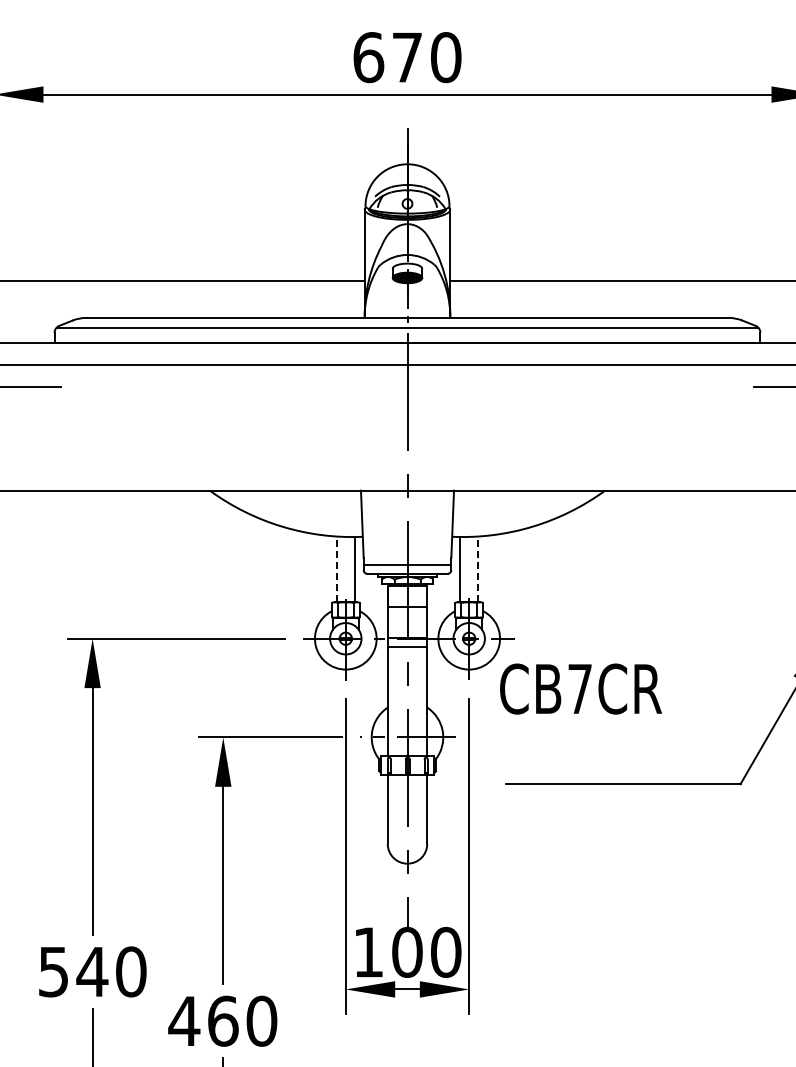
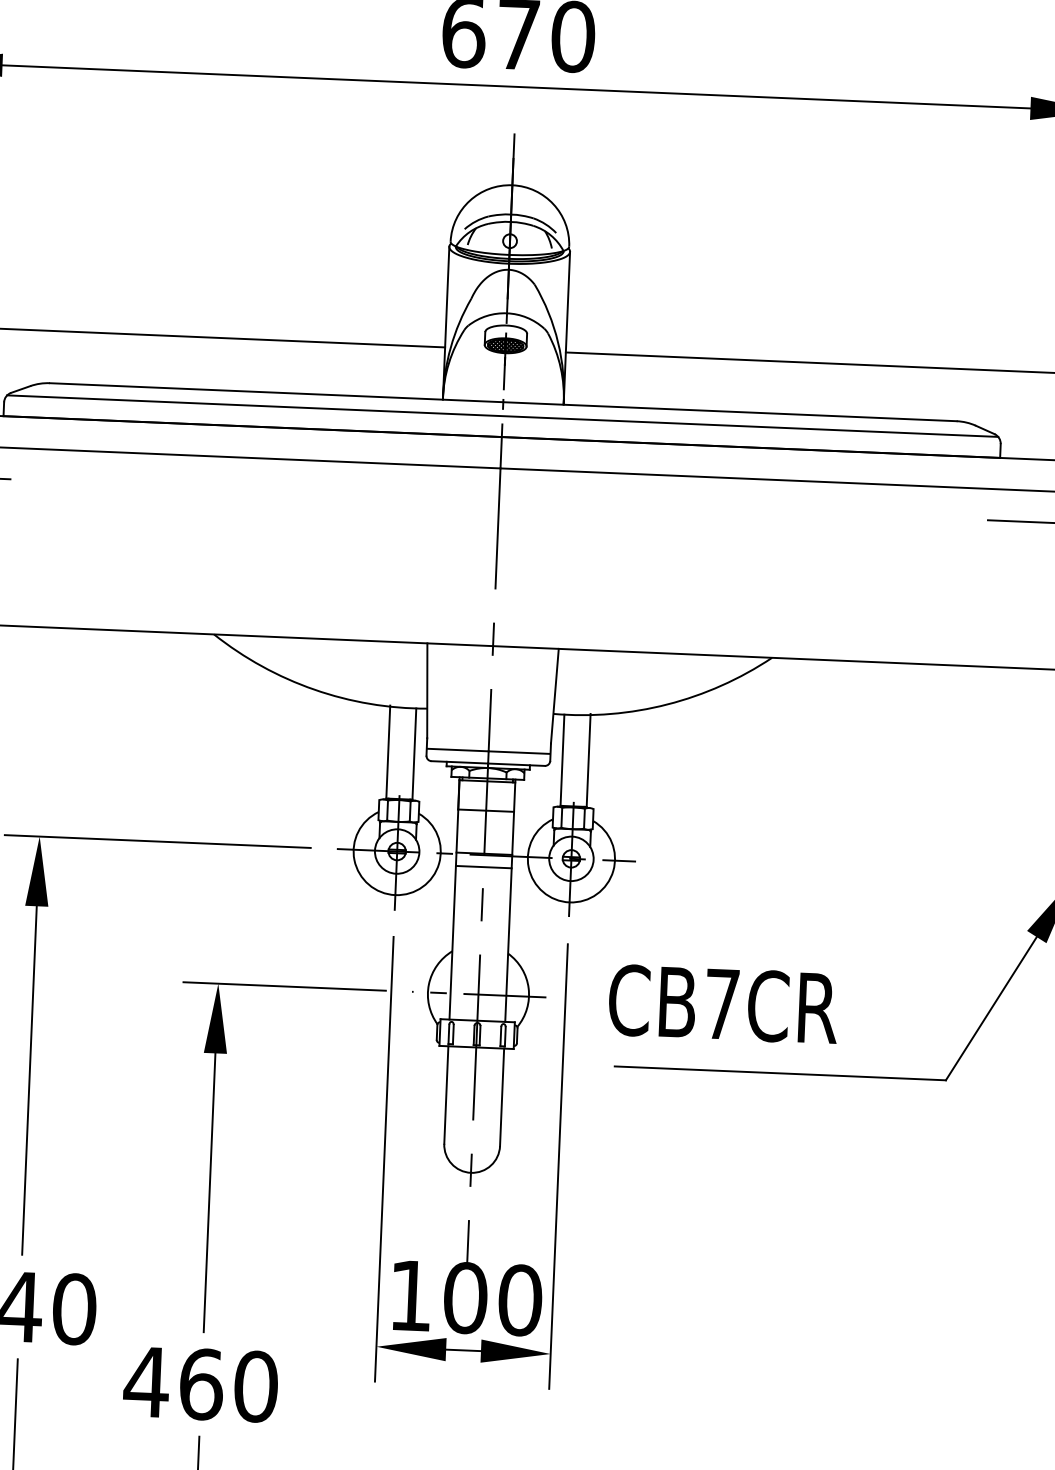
line: (336, 568) -> (388, 751), dashed -> solid
line: (478, 568) -> (588, 760), dashed -> solid
text: (580, 688) -> (722, 1003), moved

